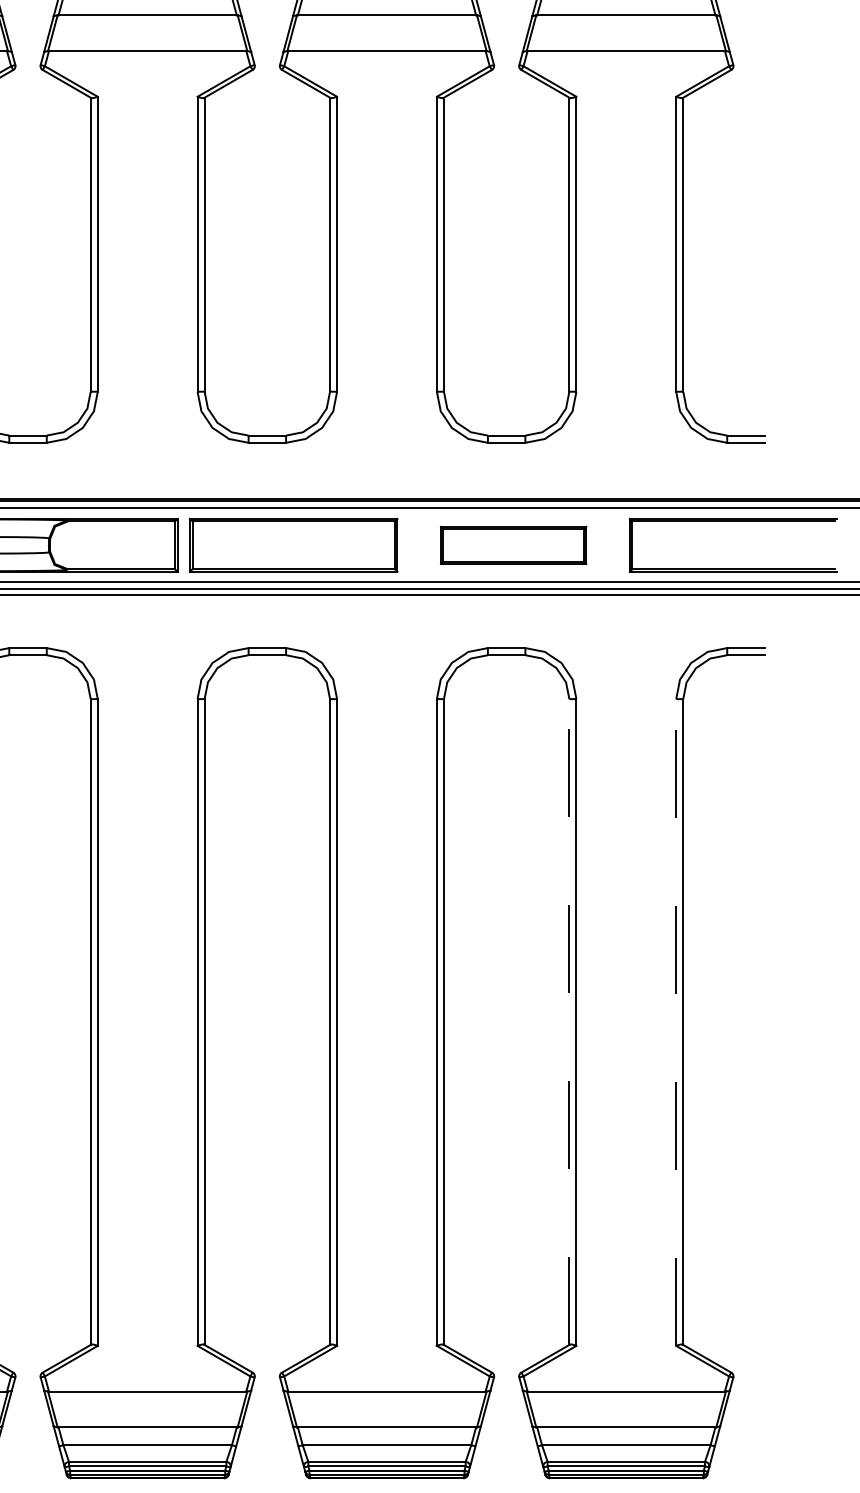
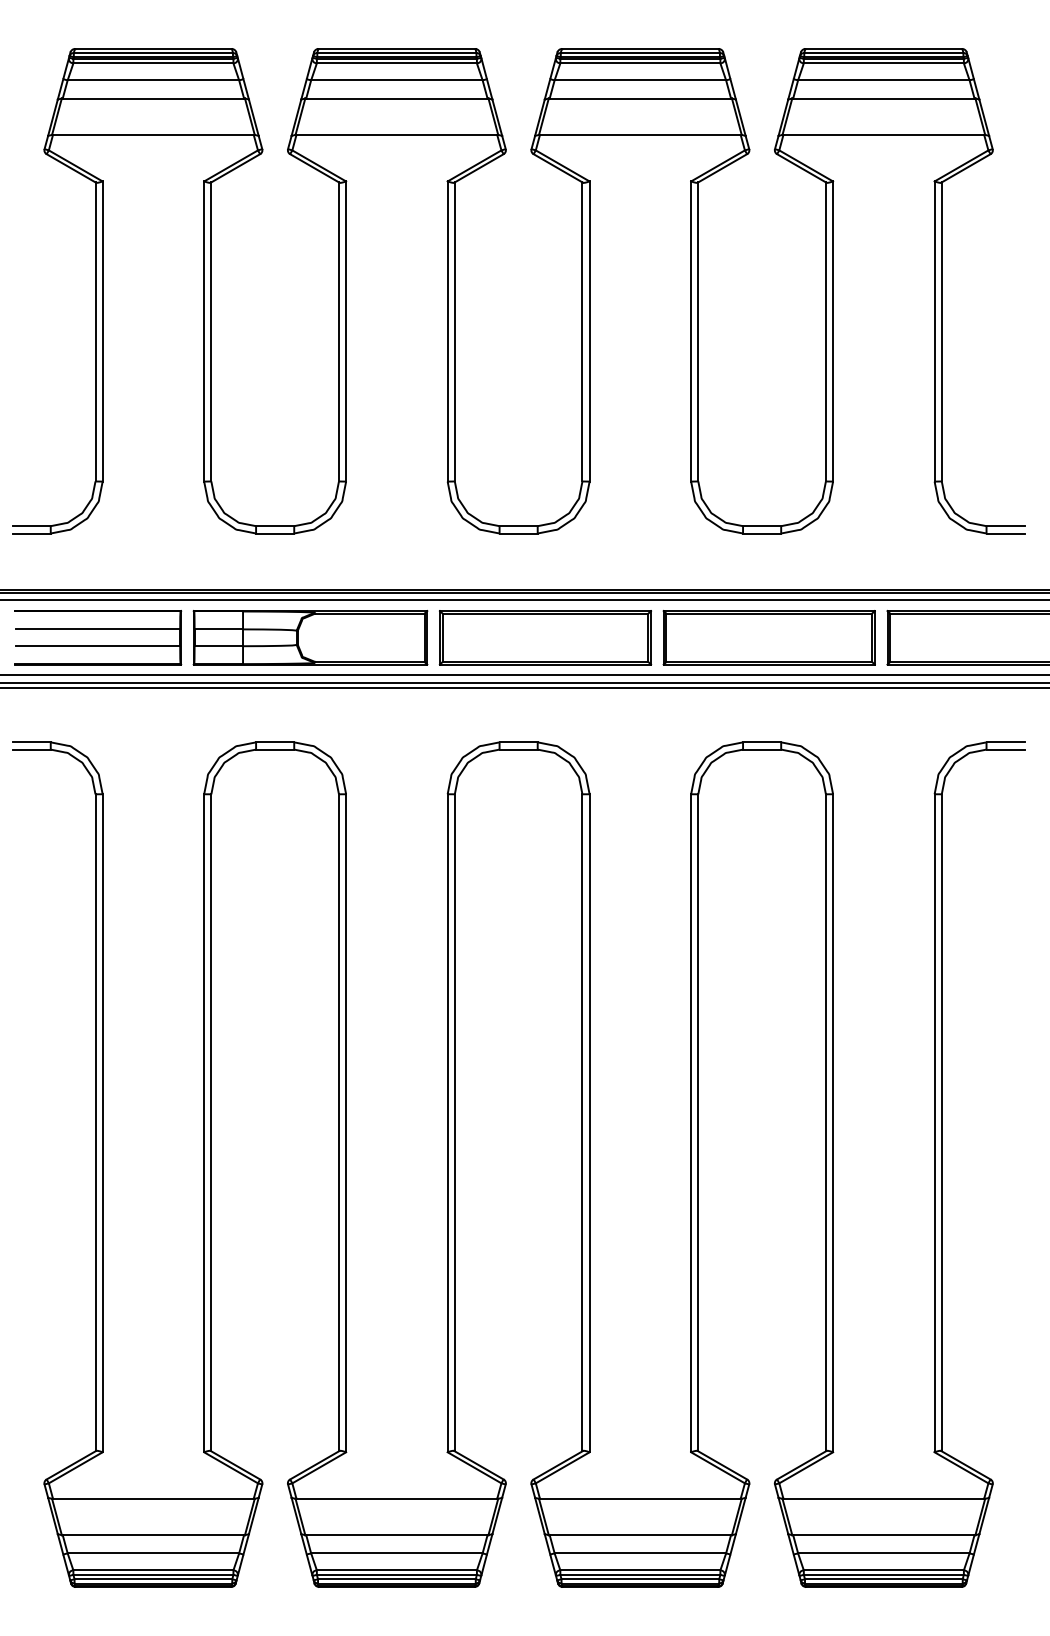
part: (512, 545) -> (768, 637), size x1.43
line: (568, 1021) -> (825, 1122), dashed -> solid
line: (676, 1021) -> (934, 1122), dashed -> solid

